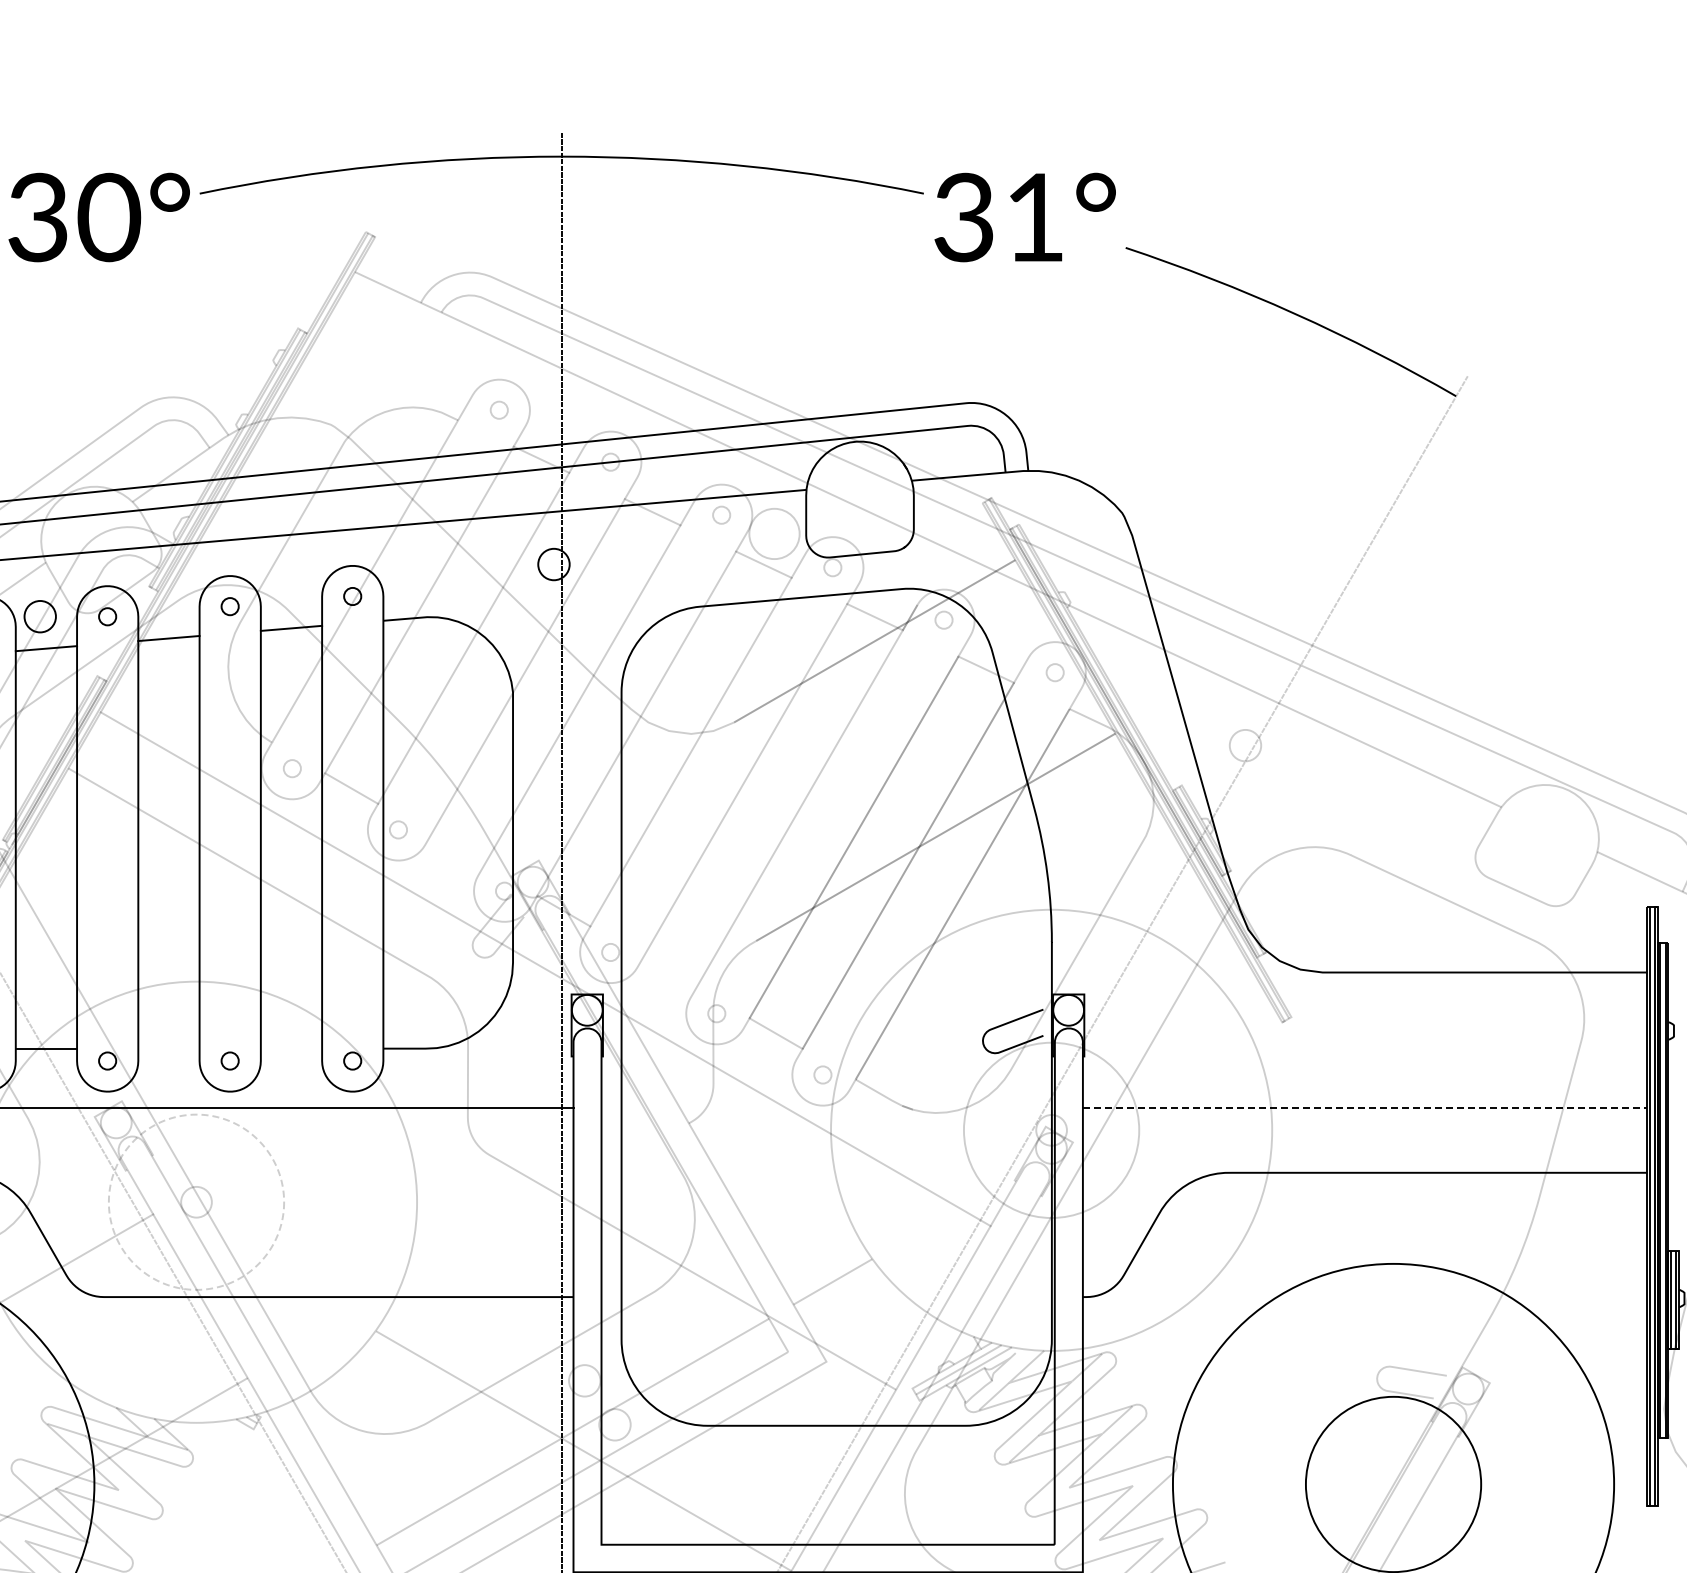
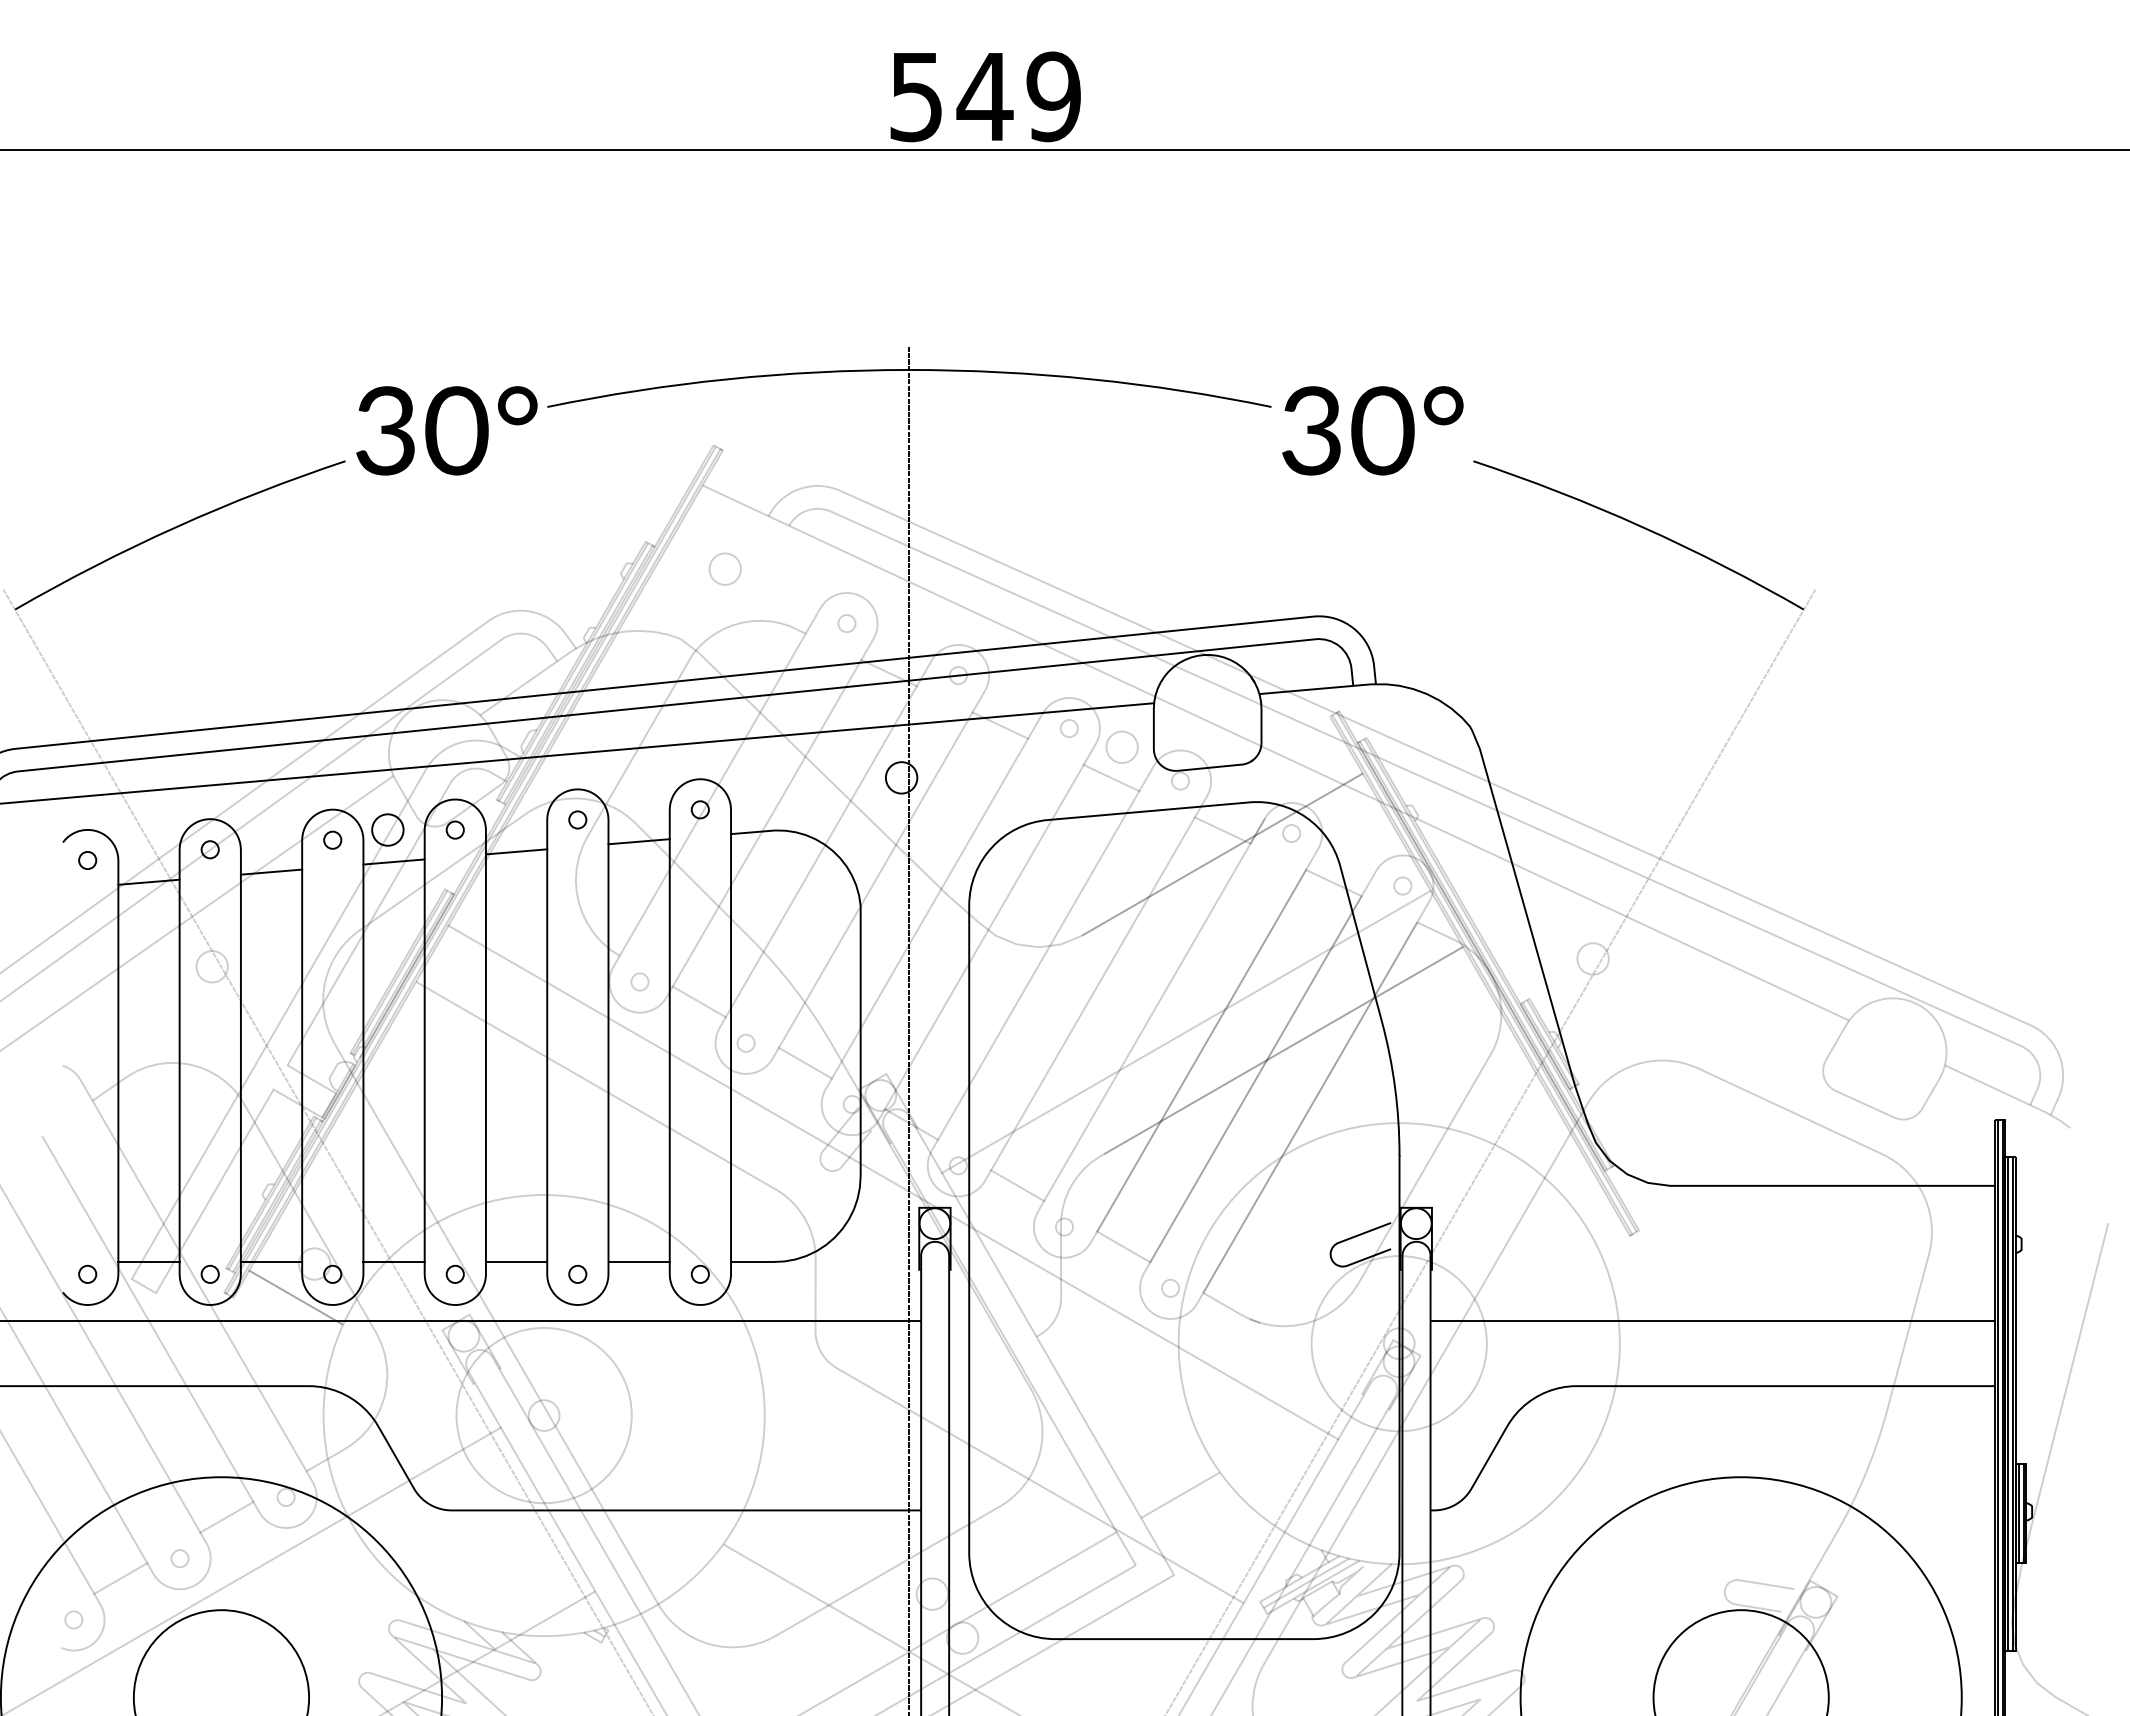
text: (1034, 217) -> (1382, 430), 31° -> 30°
circle: (377, 356) -> (725, 569), added
circle: (773, 534) -> (1121, 747), size x0.62
line: (837, 818) -> (1185, 1031), added
line: (456, 849) -> (804, 1062), added
line: (669, 972) -> (1017, 1185), added
line: (168, 1048) -> (516, 1261), added
line: (290, 1048) -> (638, 1261), added
line: (1365, 1108) -> (1713, 1321), dashed -> solid
circle: (195, 1202) -> (543, 1415), dashed -> solid

